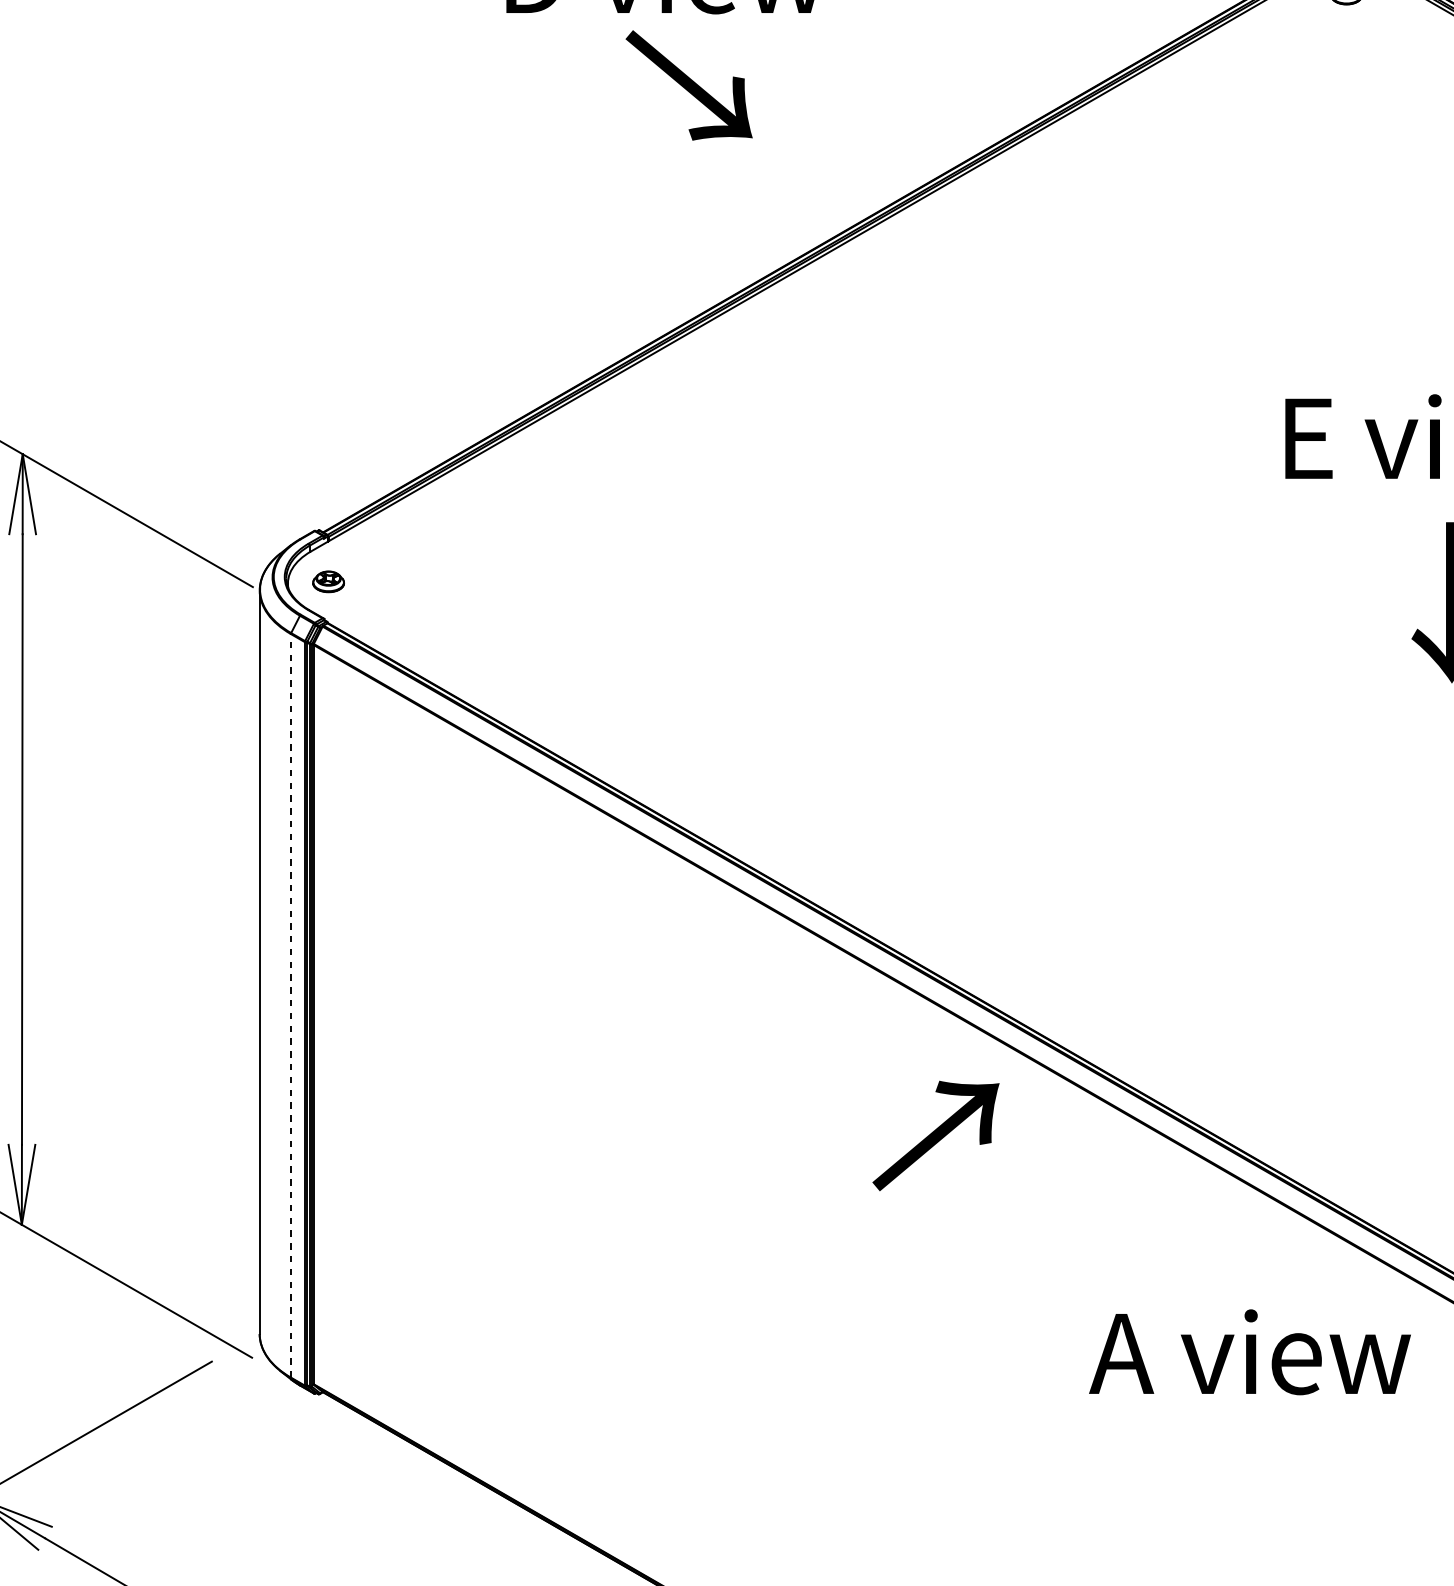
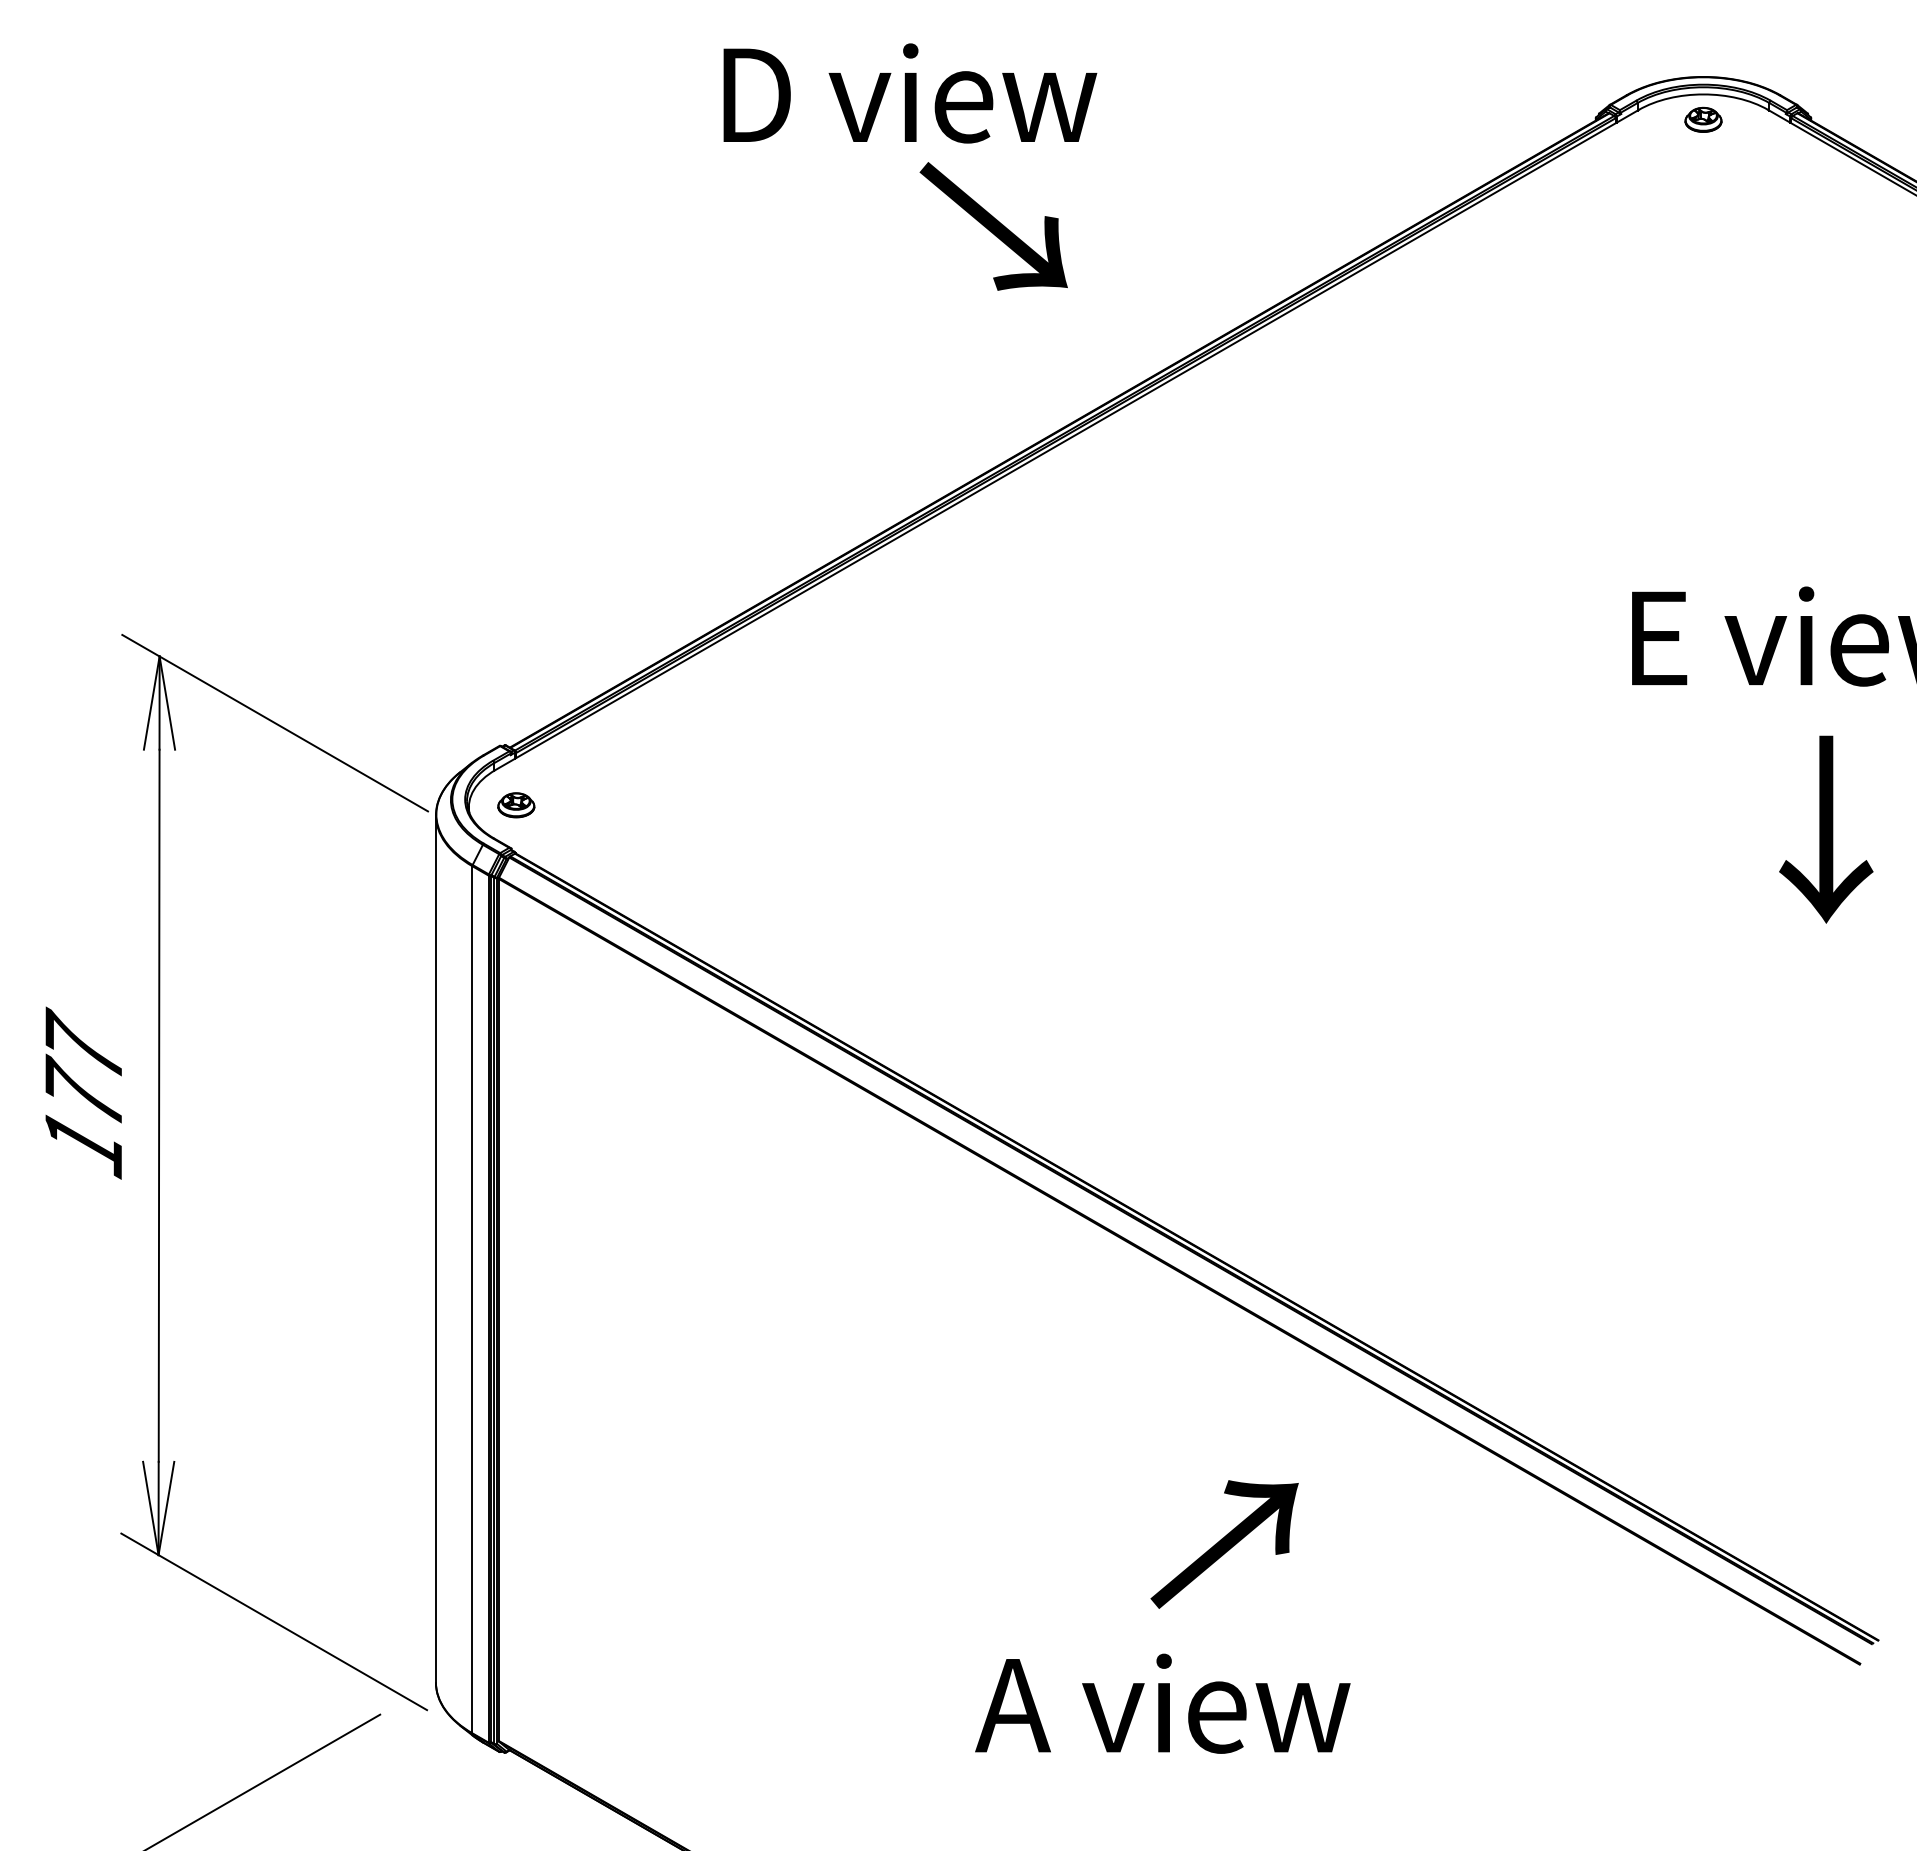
text: (688, 85) -> (993, 226), moved
line: (291, 1005) -> (472, 1299), dashed -> solid
text: (935, 1135) -> (1224, 1544), moved
text: (1249, 1352) -> (1162, 1703), moved

